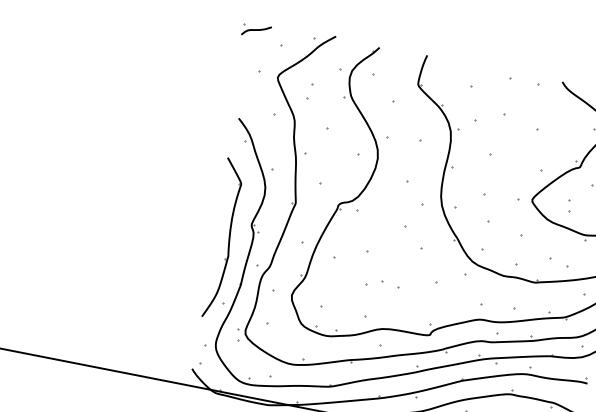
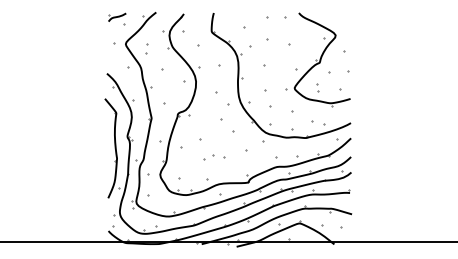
part: (257, 29) -> (117, 16), moved

